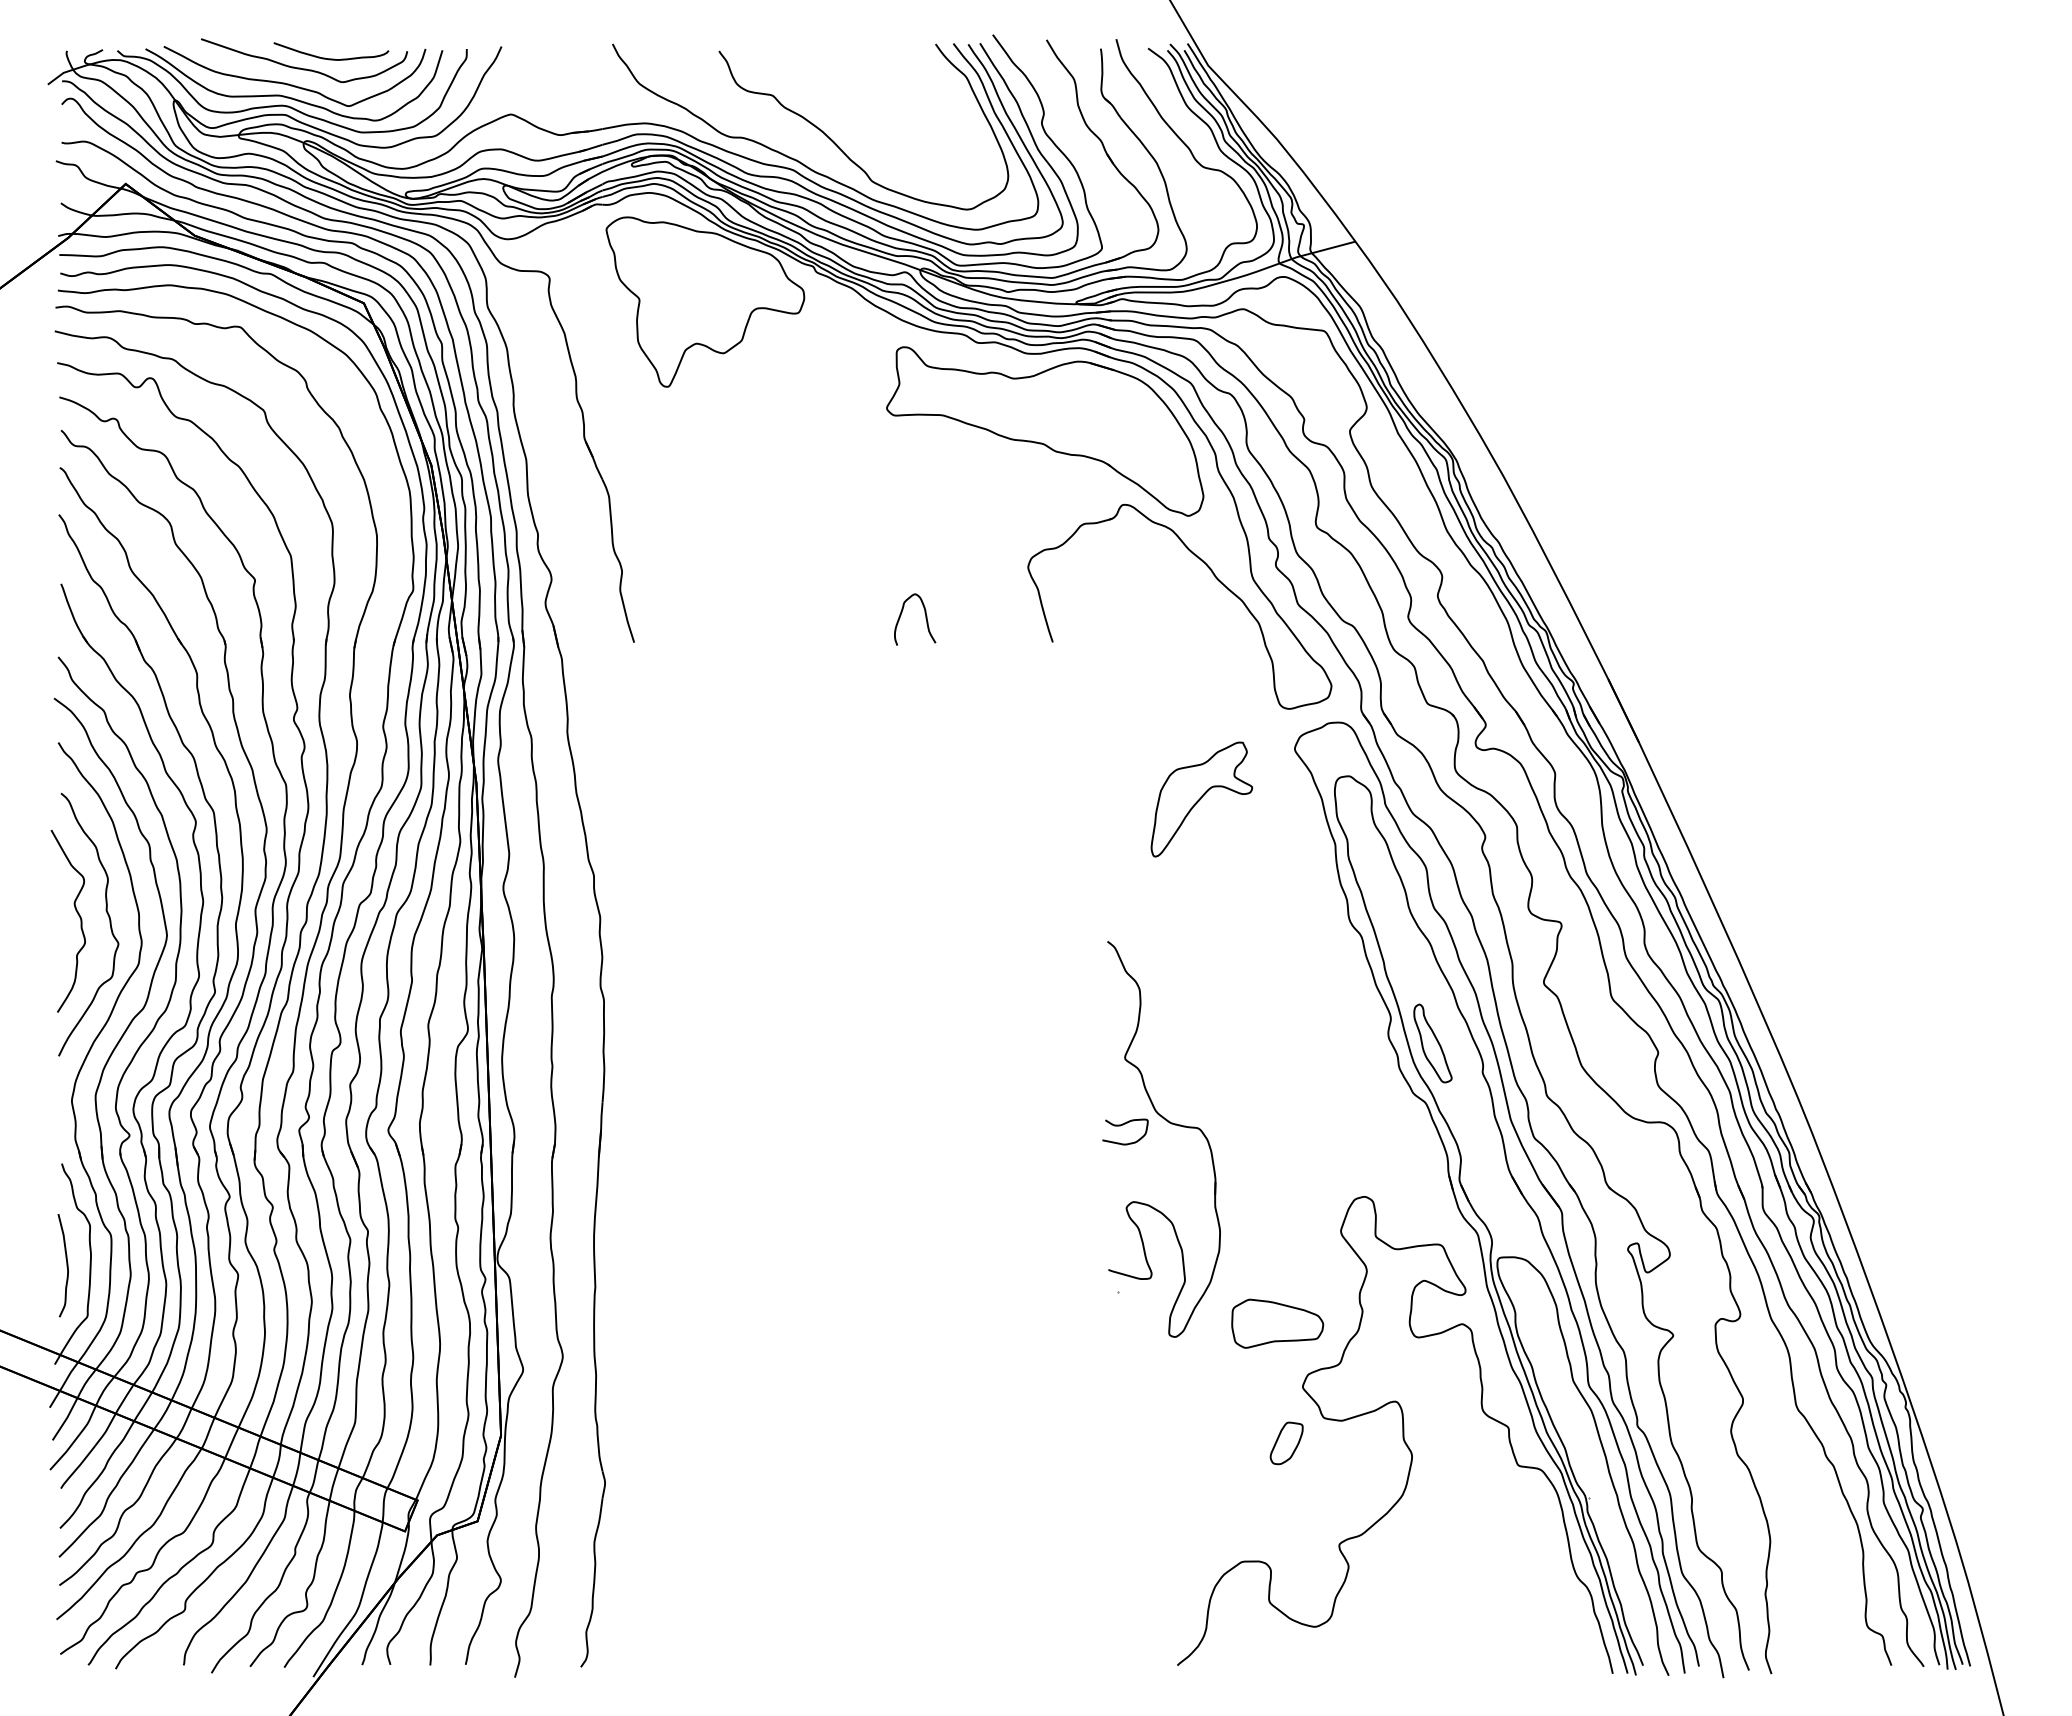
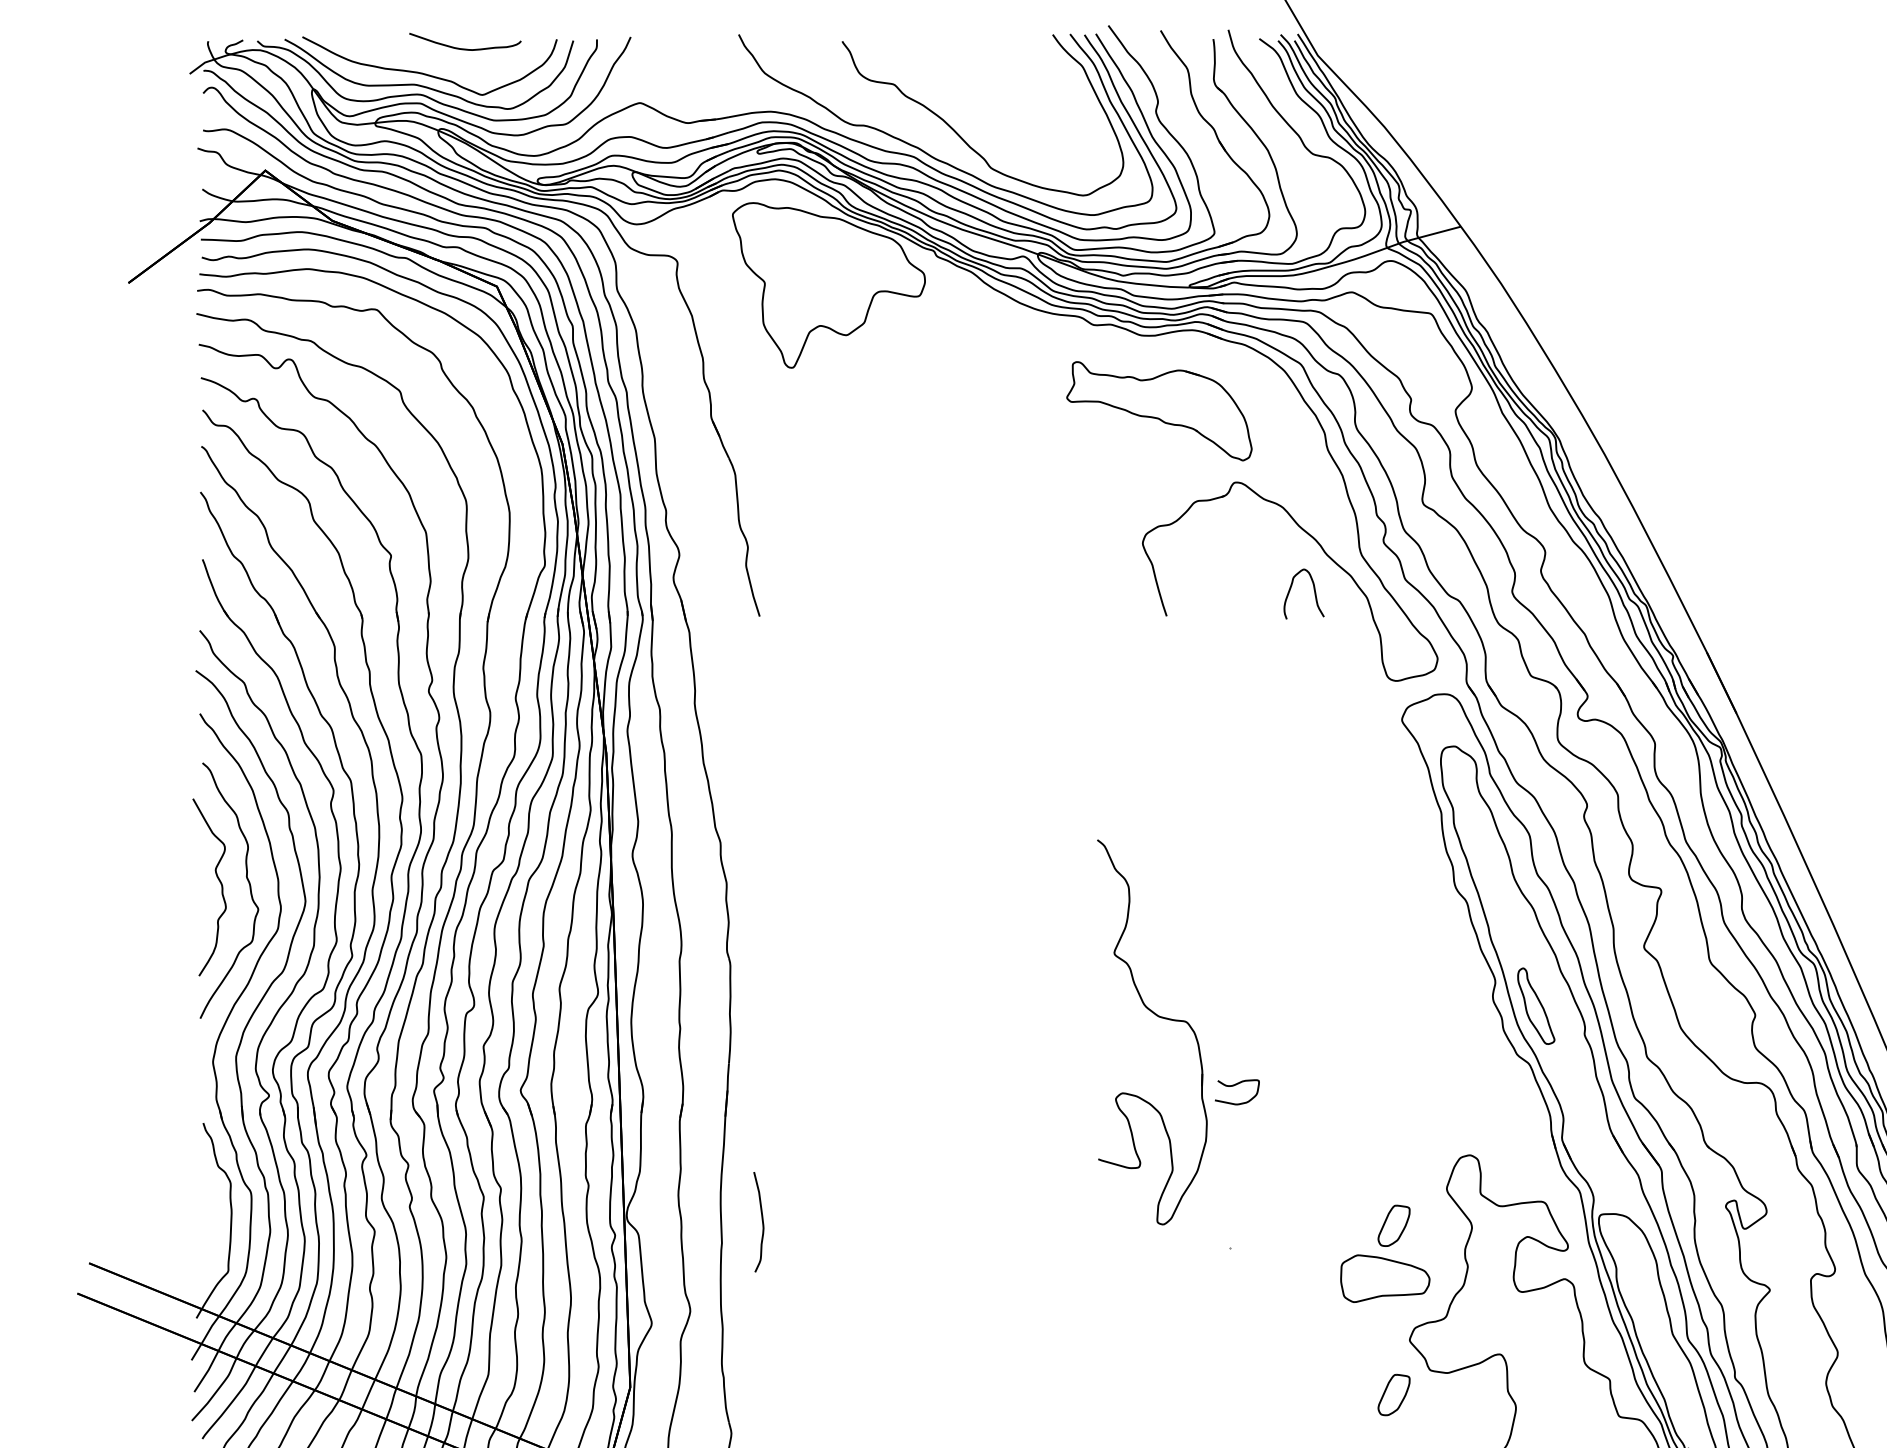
curve: (304, 68) -> (439, 58), removed
part: (1045, 431) -> (1159, 411), size x0.6
curve: (925, 618) -> (1314, 593), moved
part: (1201, 799) -> (1311, 769), removed
part: (1171, 1124) -> (1159, 1017), moved
curve: (66, 1265) -> (761, 1222), moved
part: (1286, 1269) -> (1393, 1225), added

